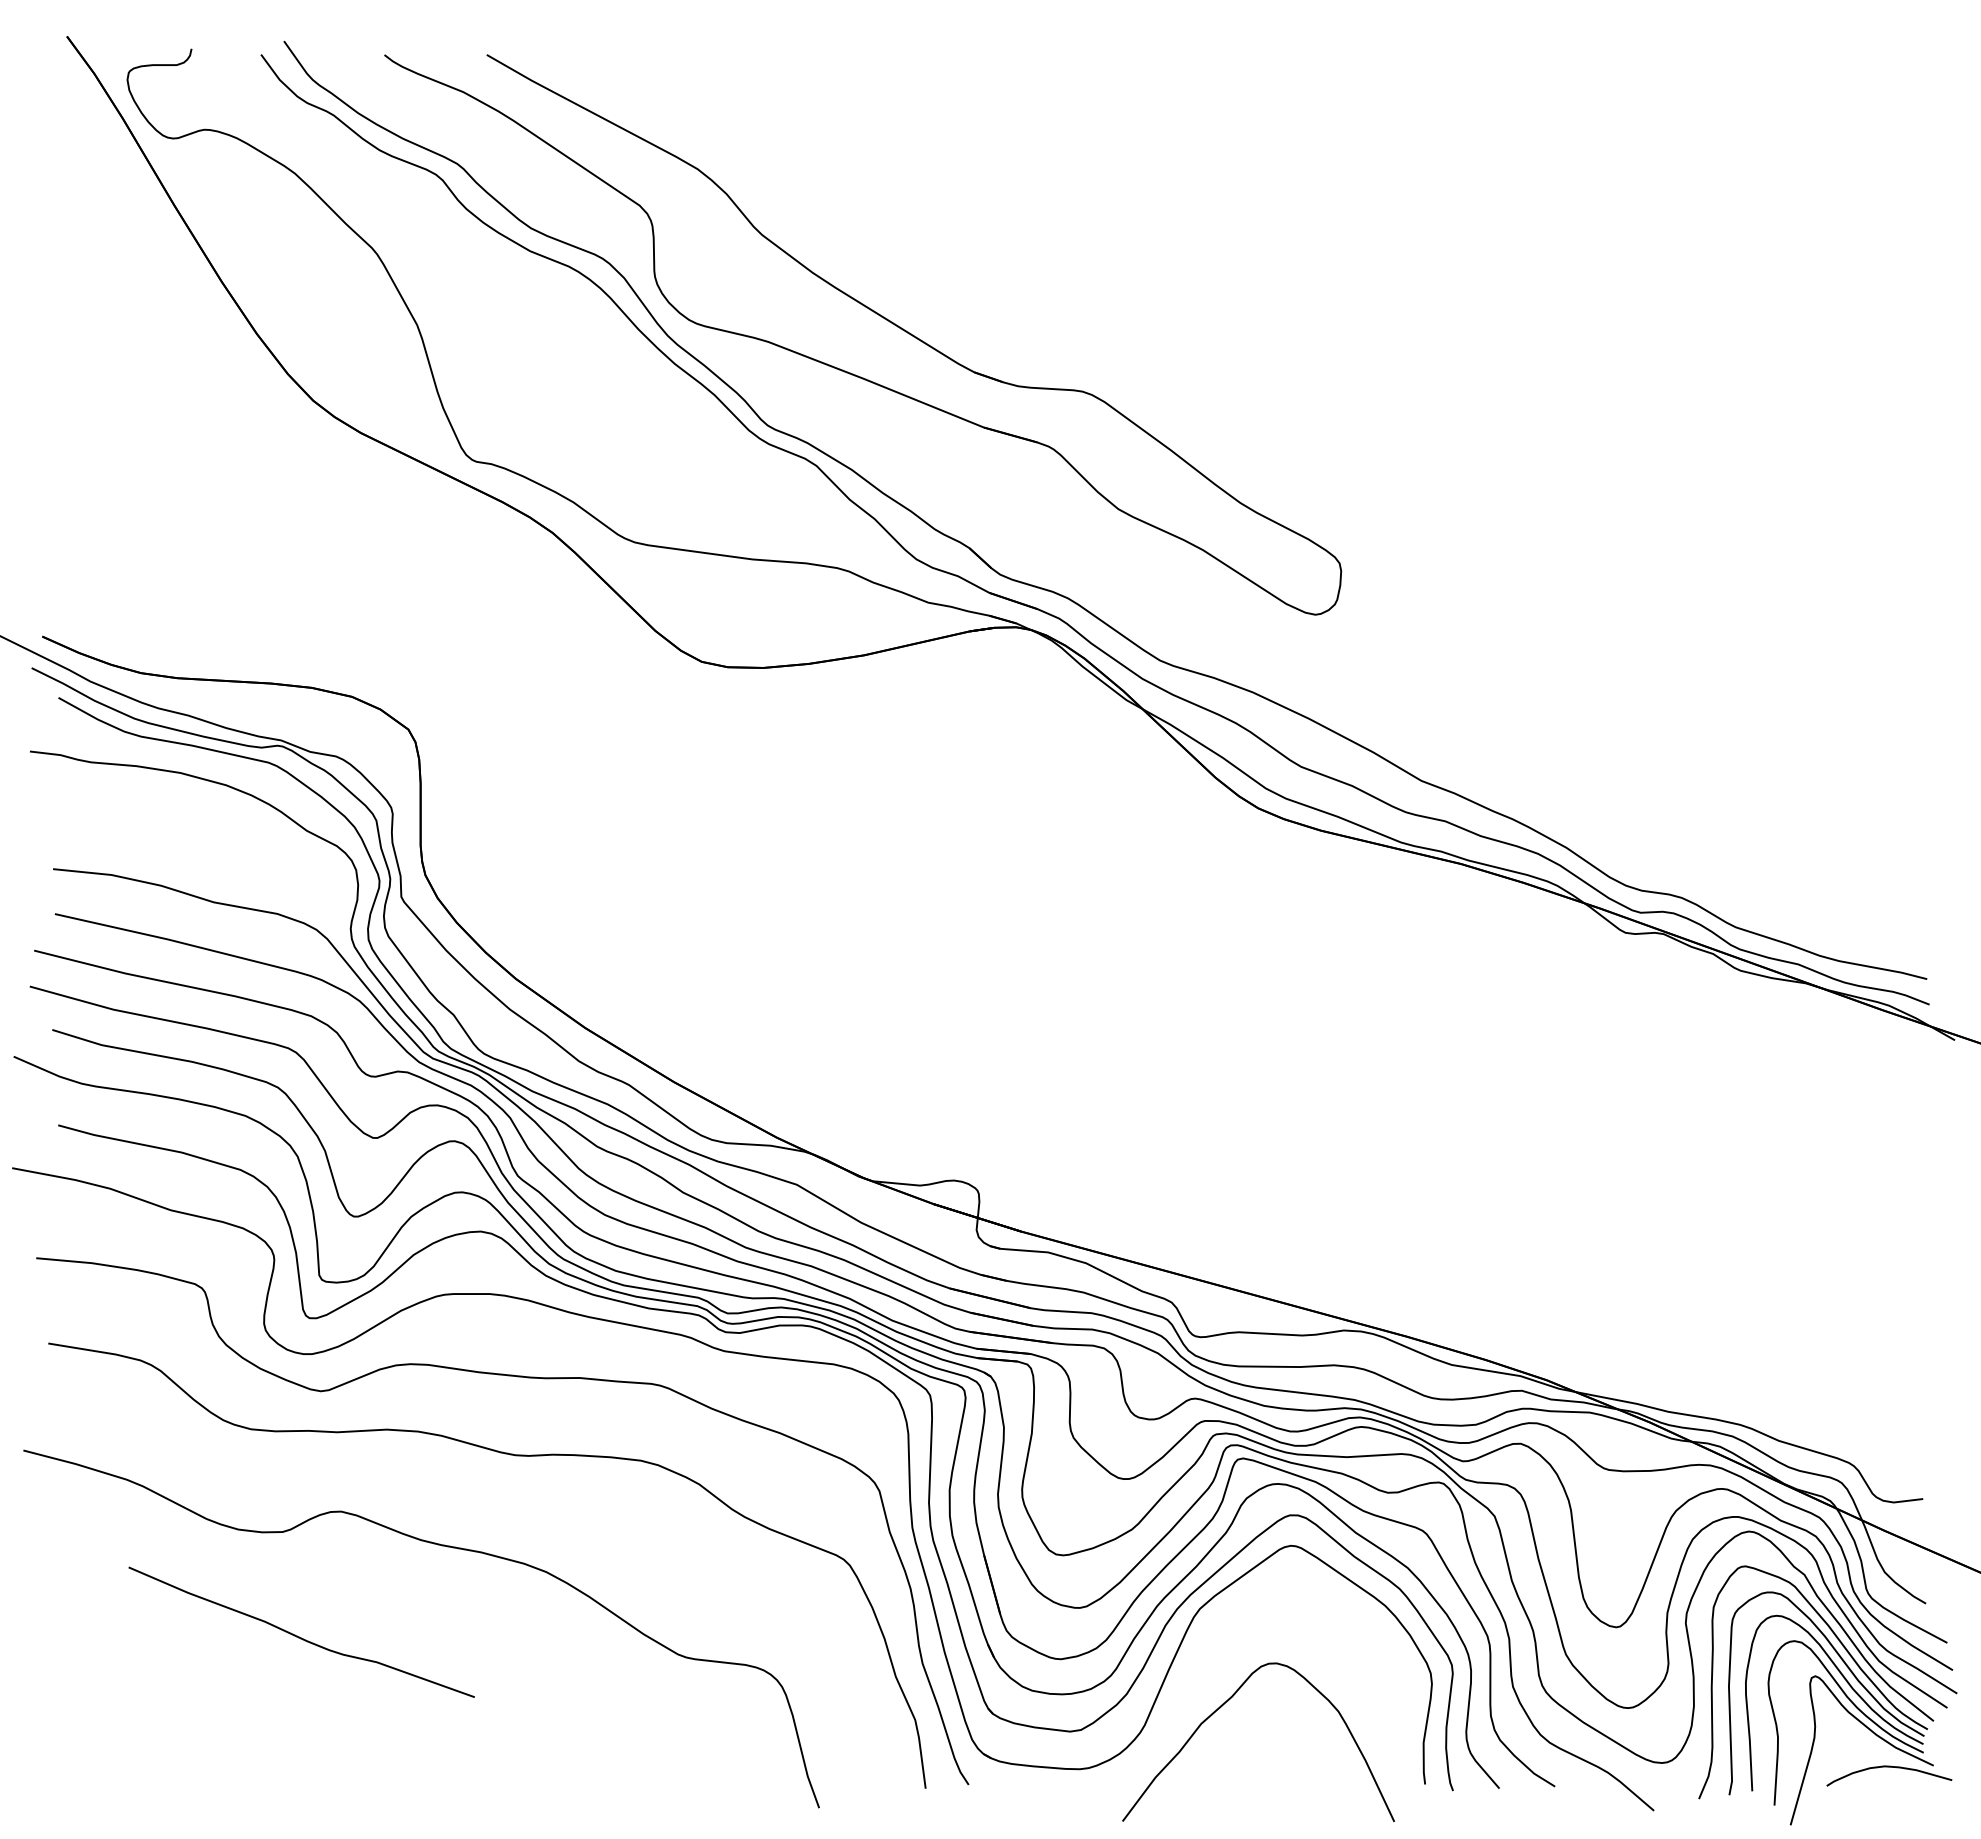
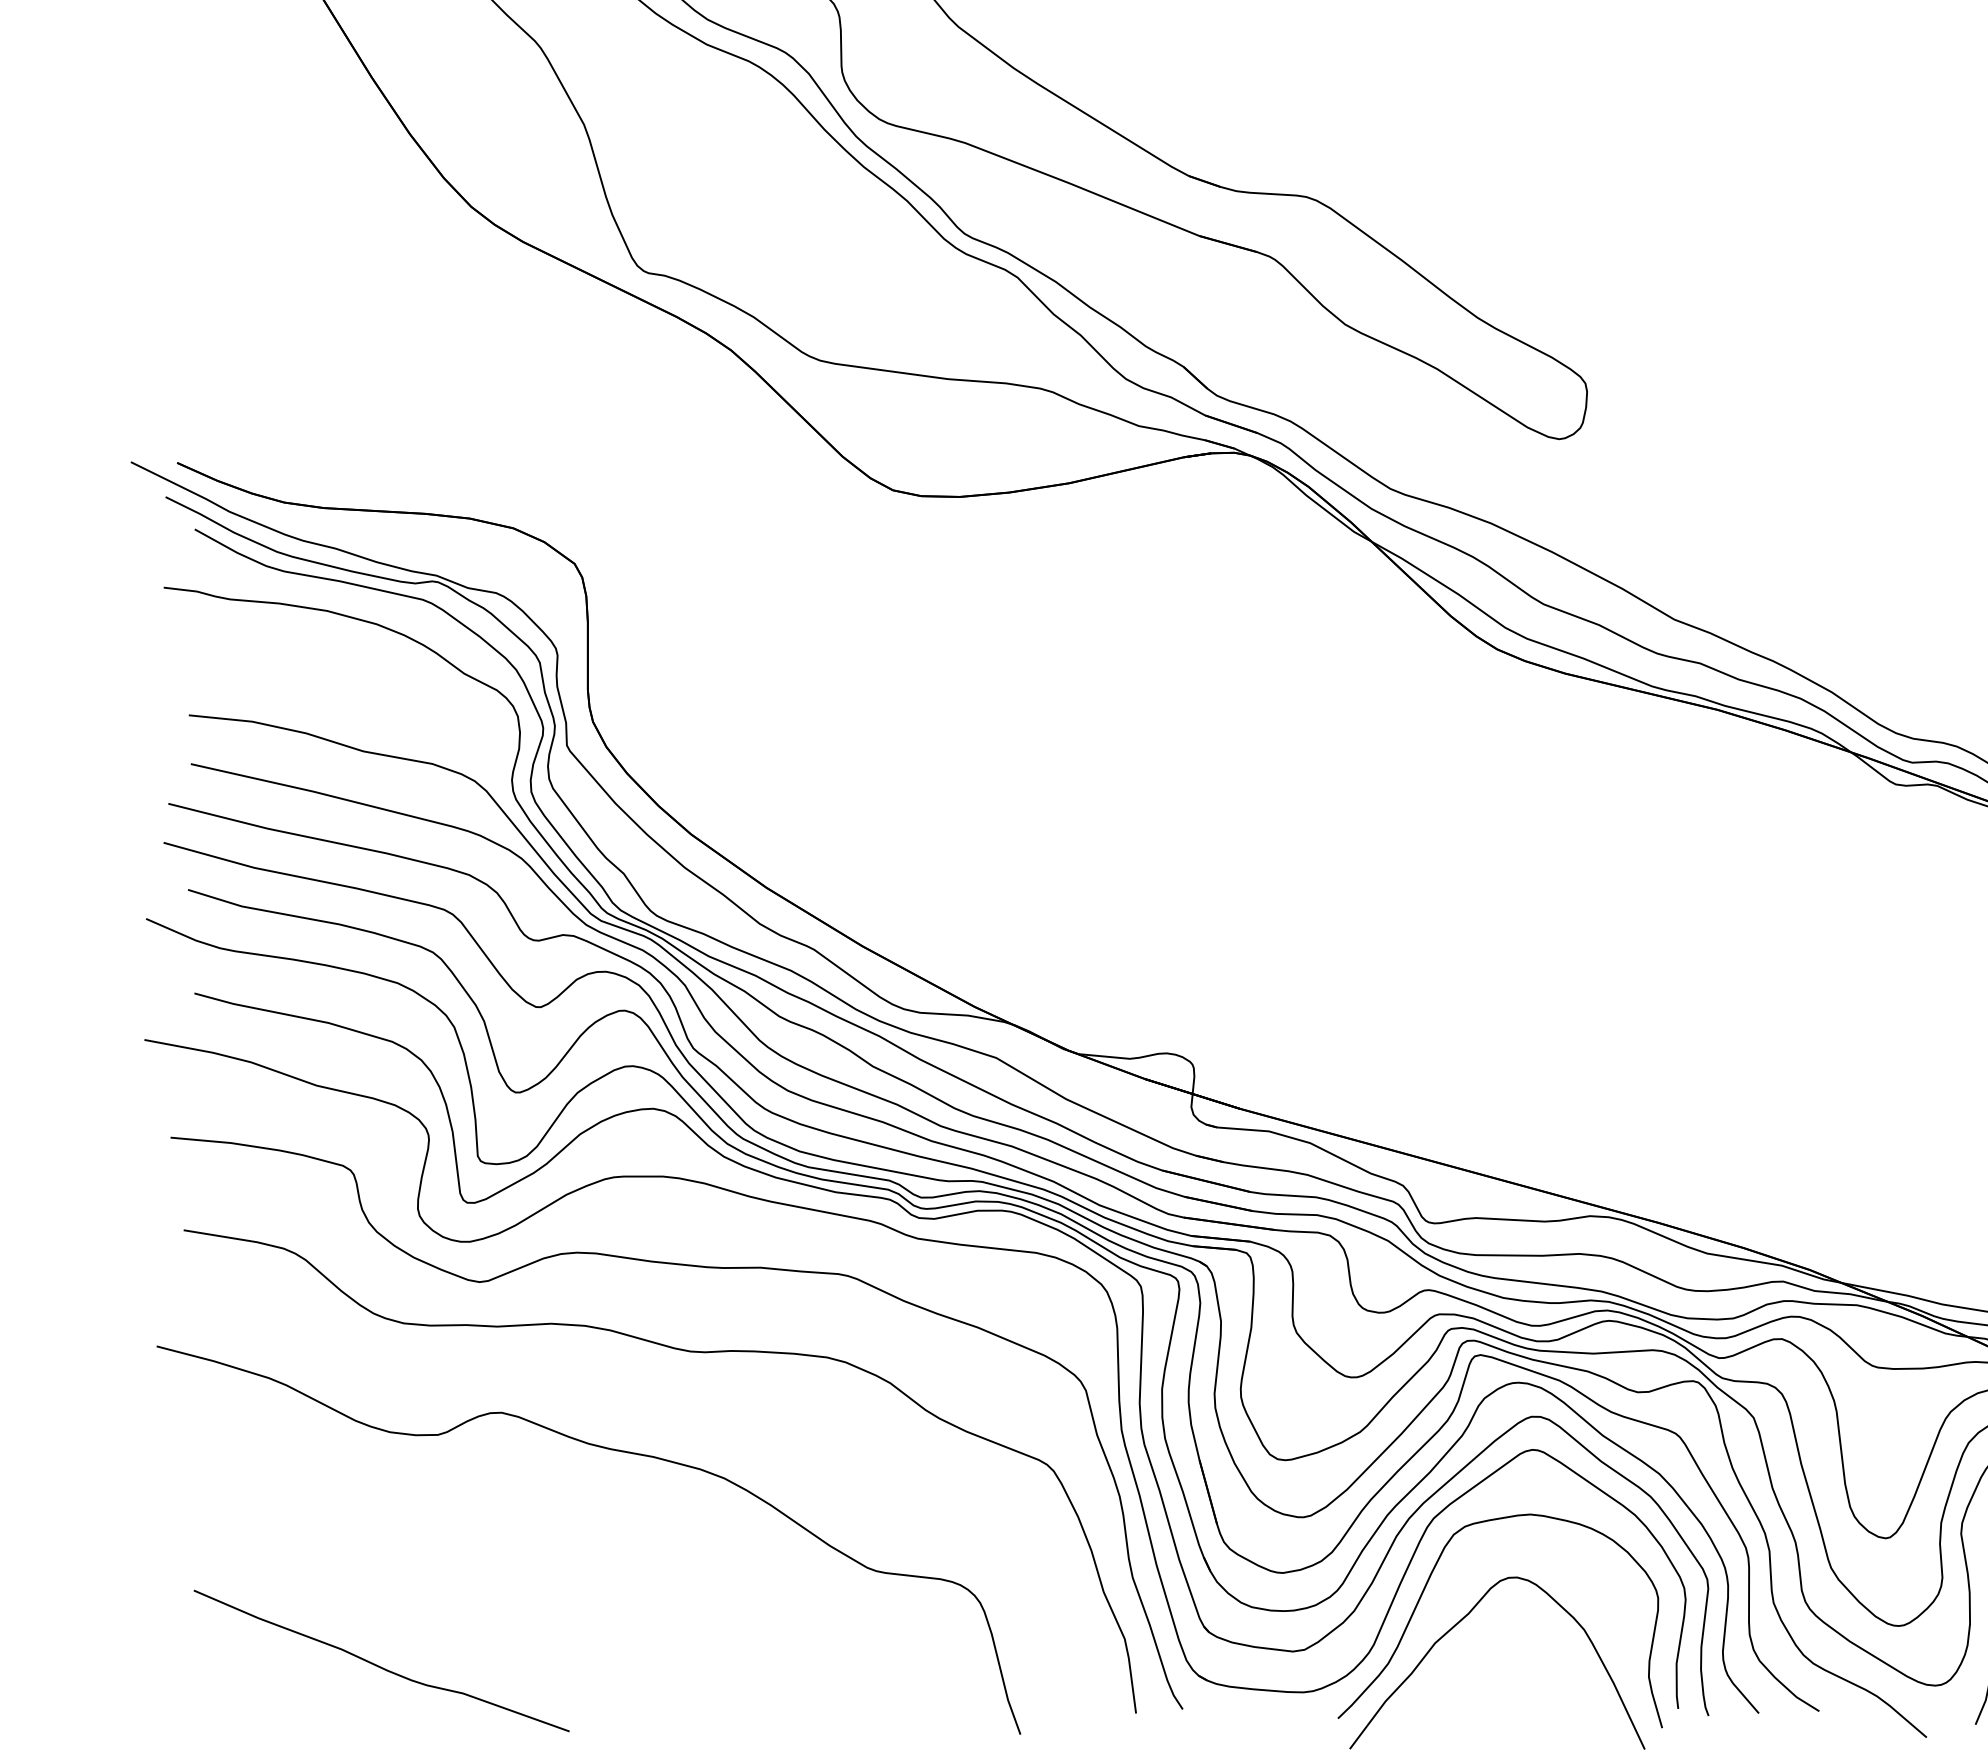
curve: (299, 1636) -> (379, 1665), moved
curve: (1194, 1669) -> (1427, 1584), added

